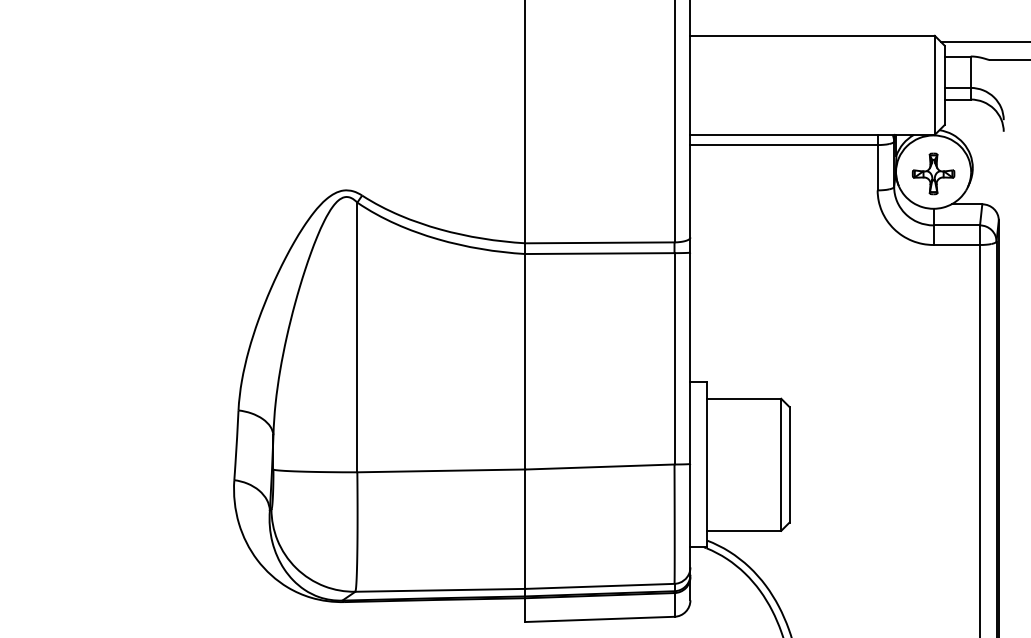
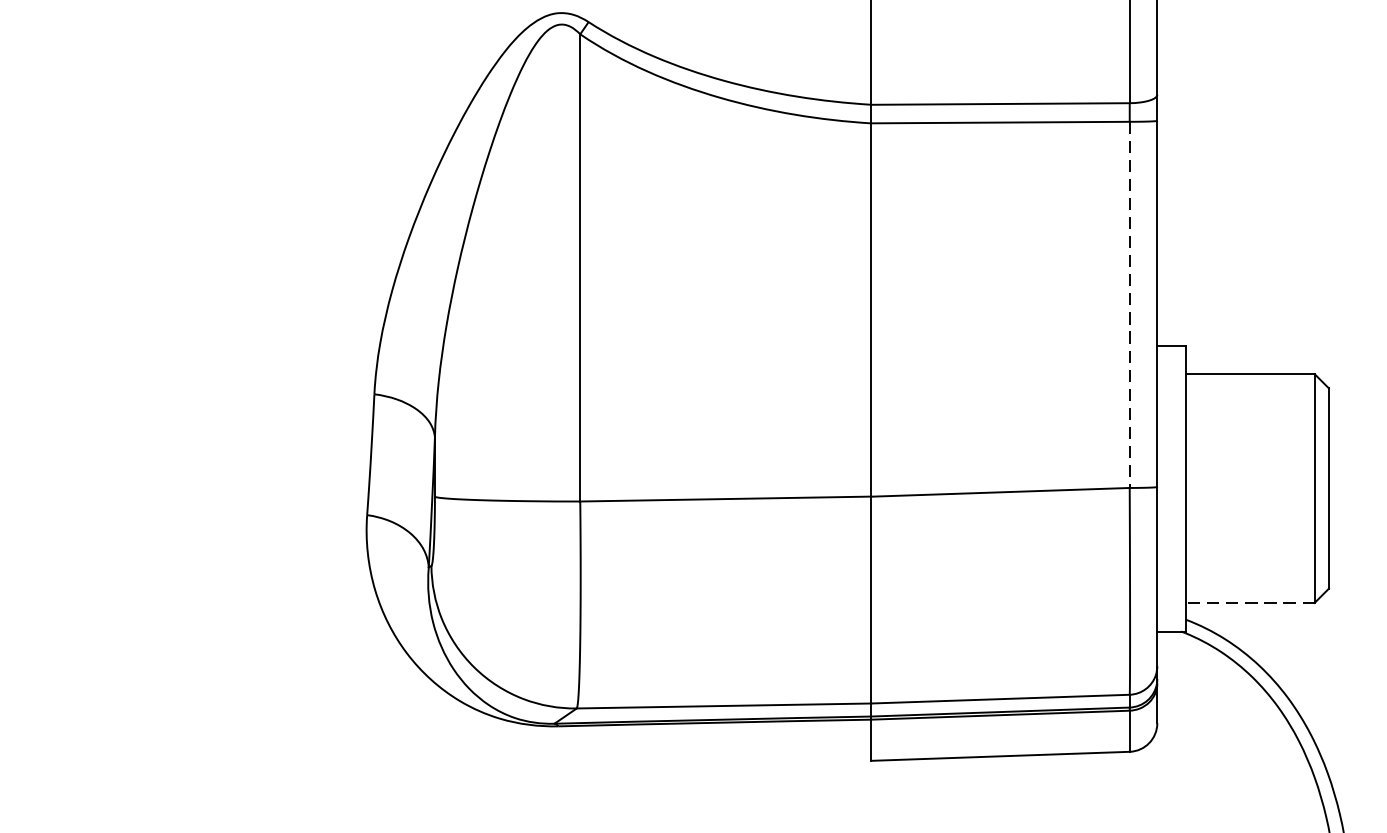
line: (674, 358) -> (1129, 304), solid -> dashed
line: (743, 530) -> (1249, 602), solid -> dashed

